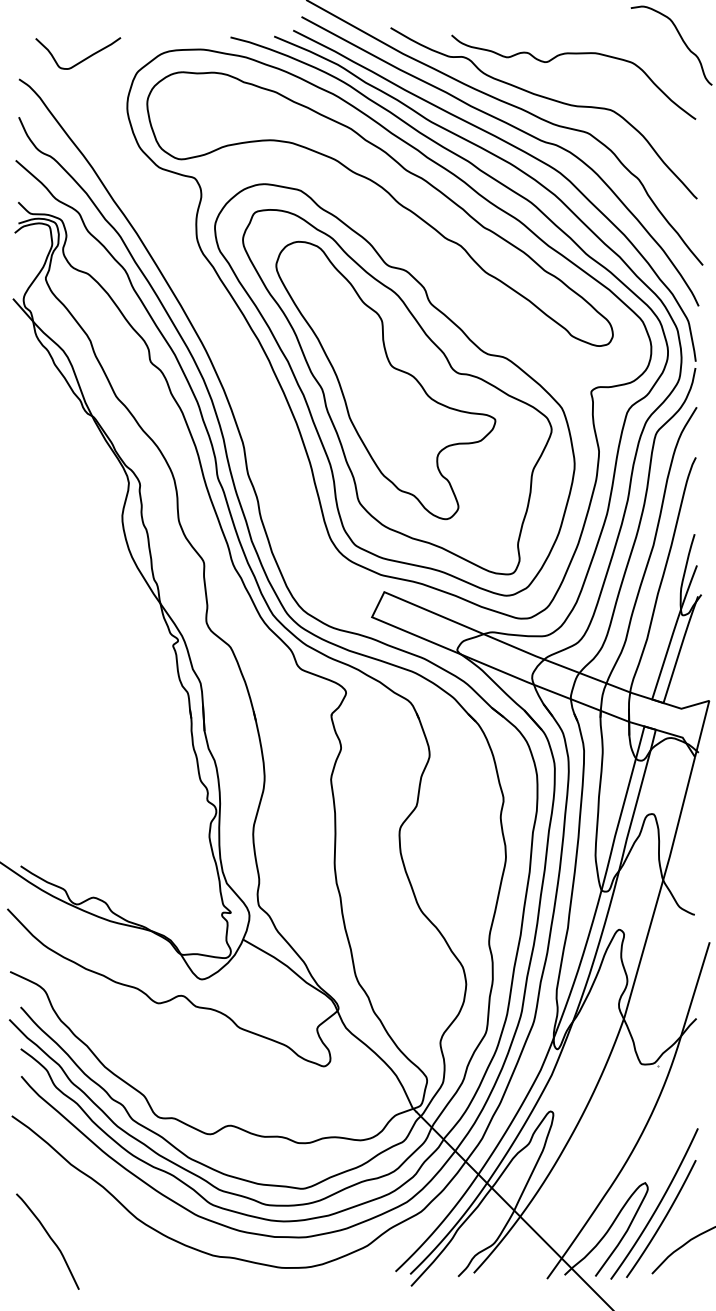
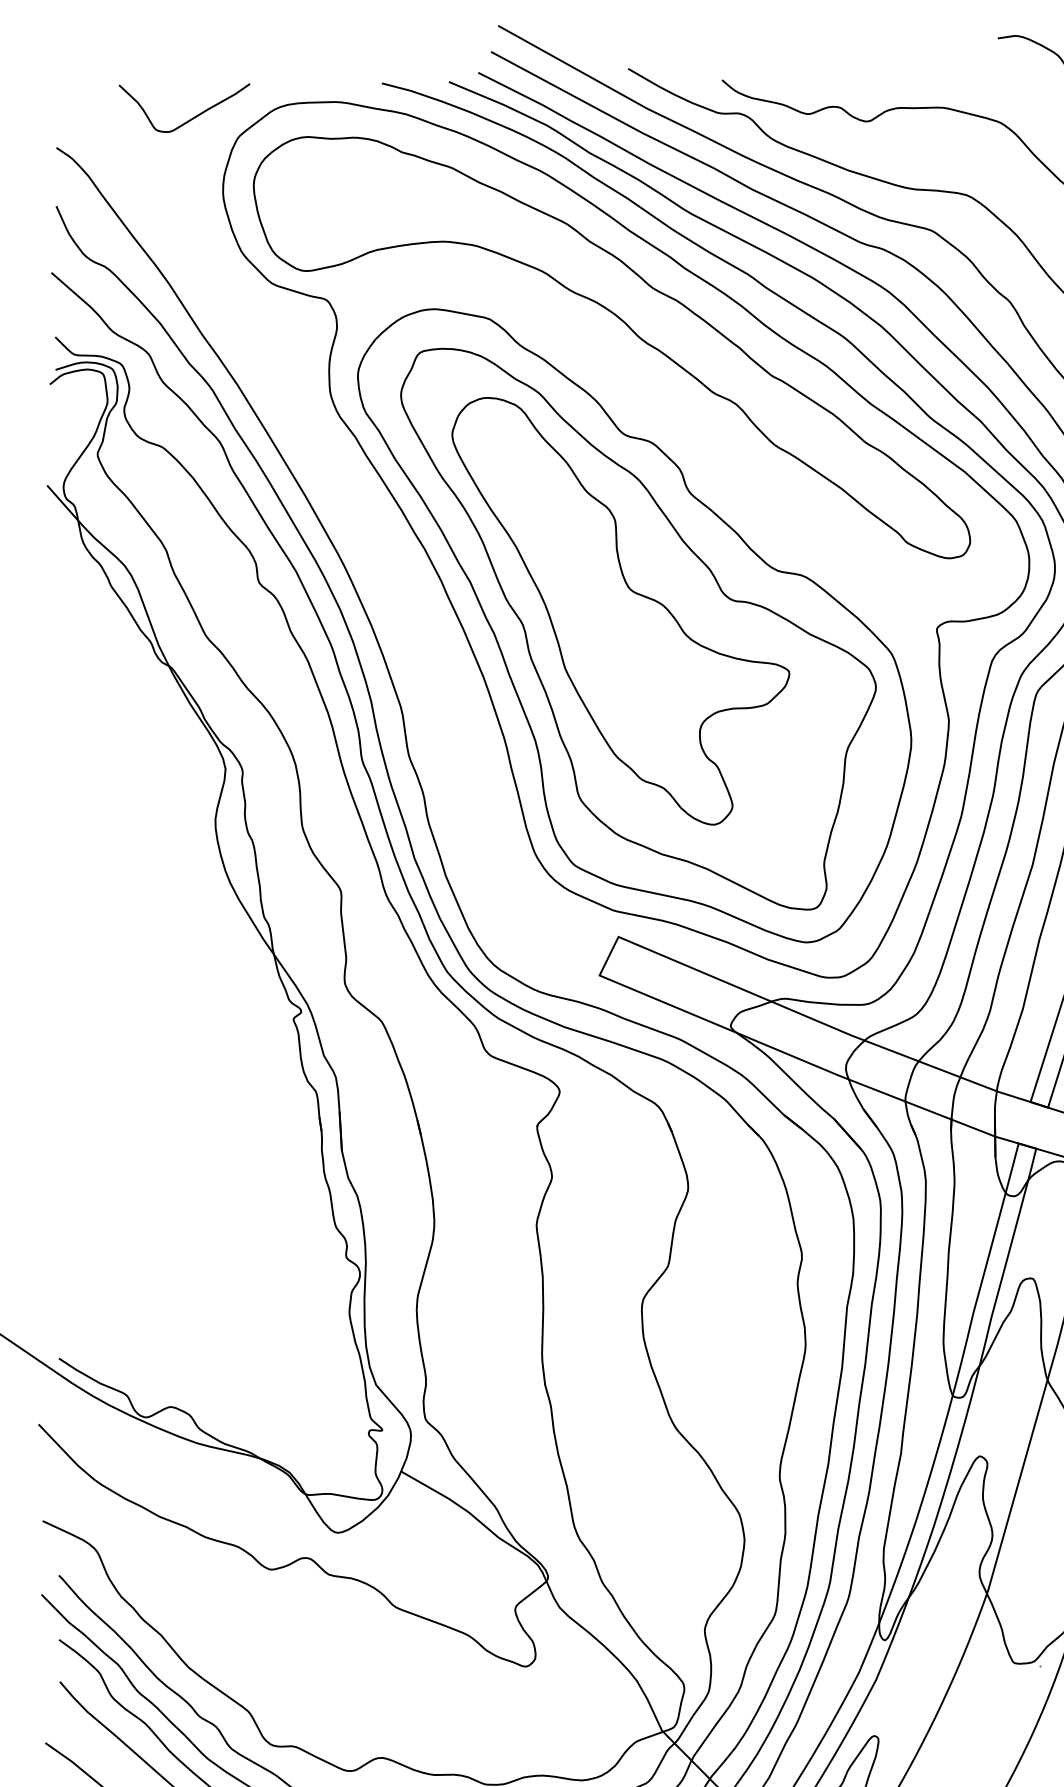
curve: (81, 60) -> (189, 118), moved

